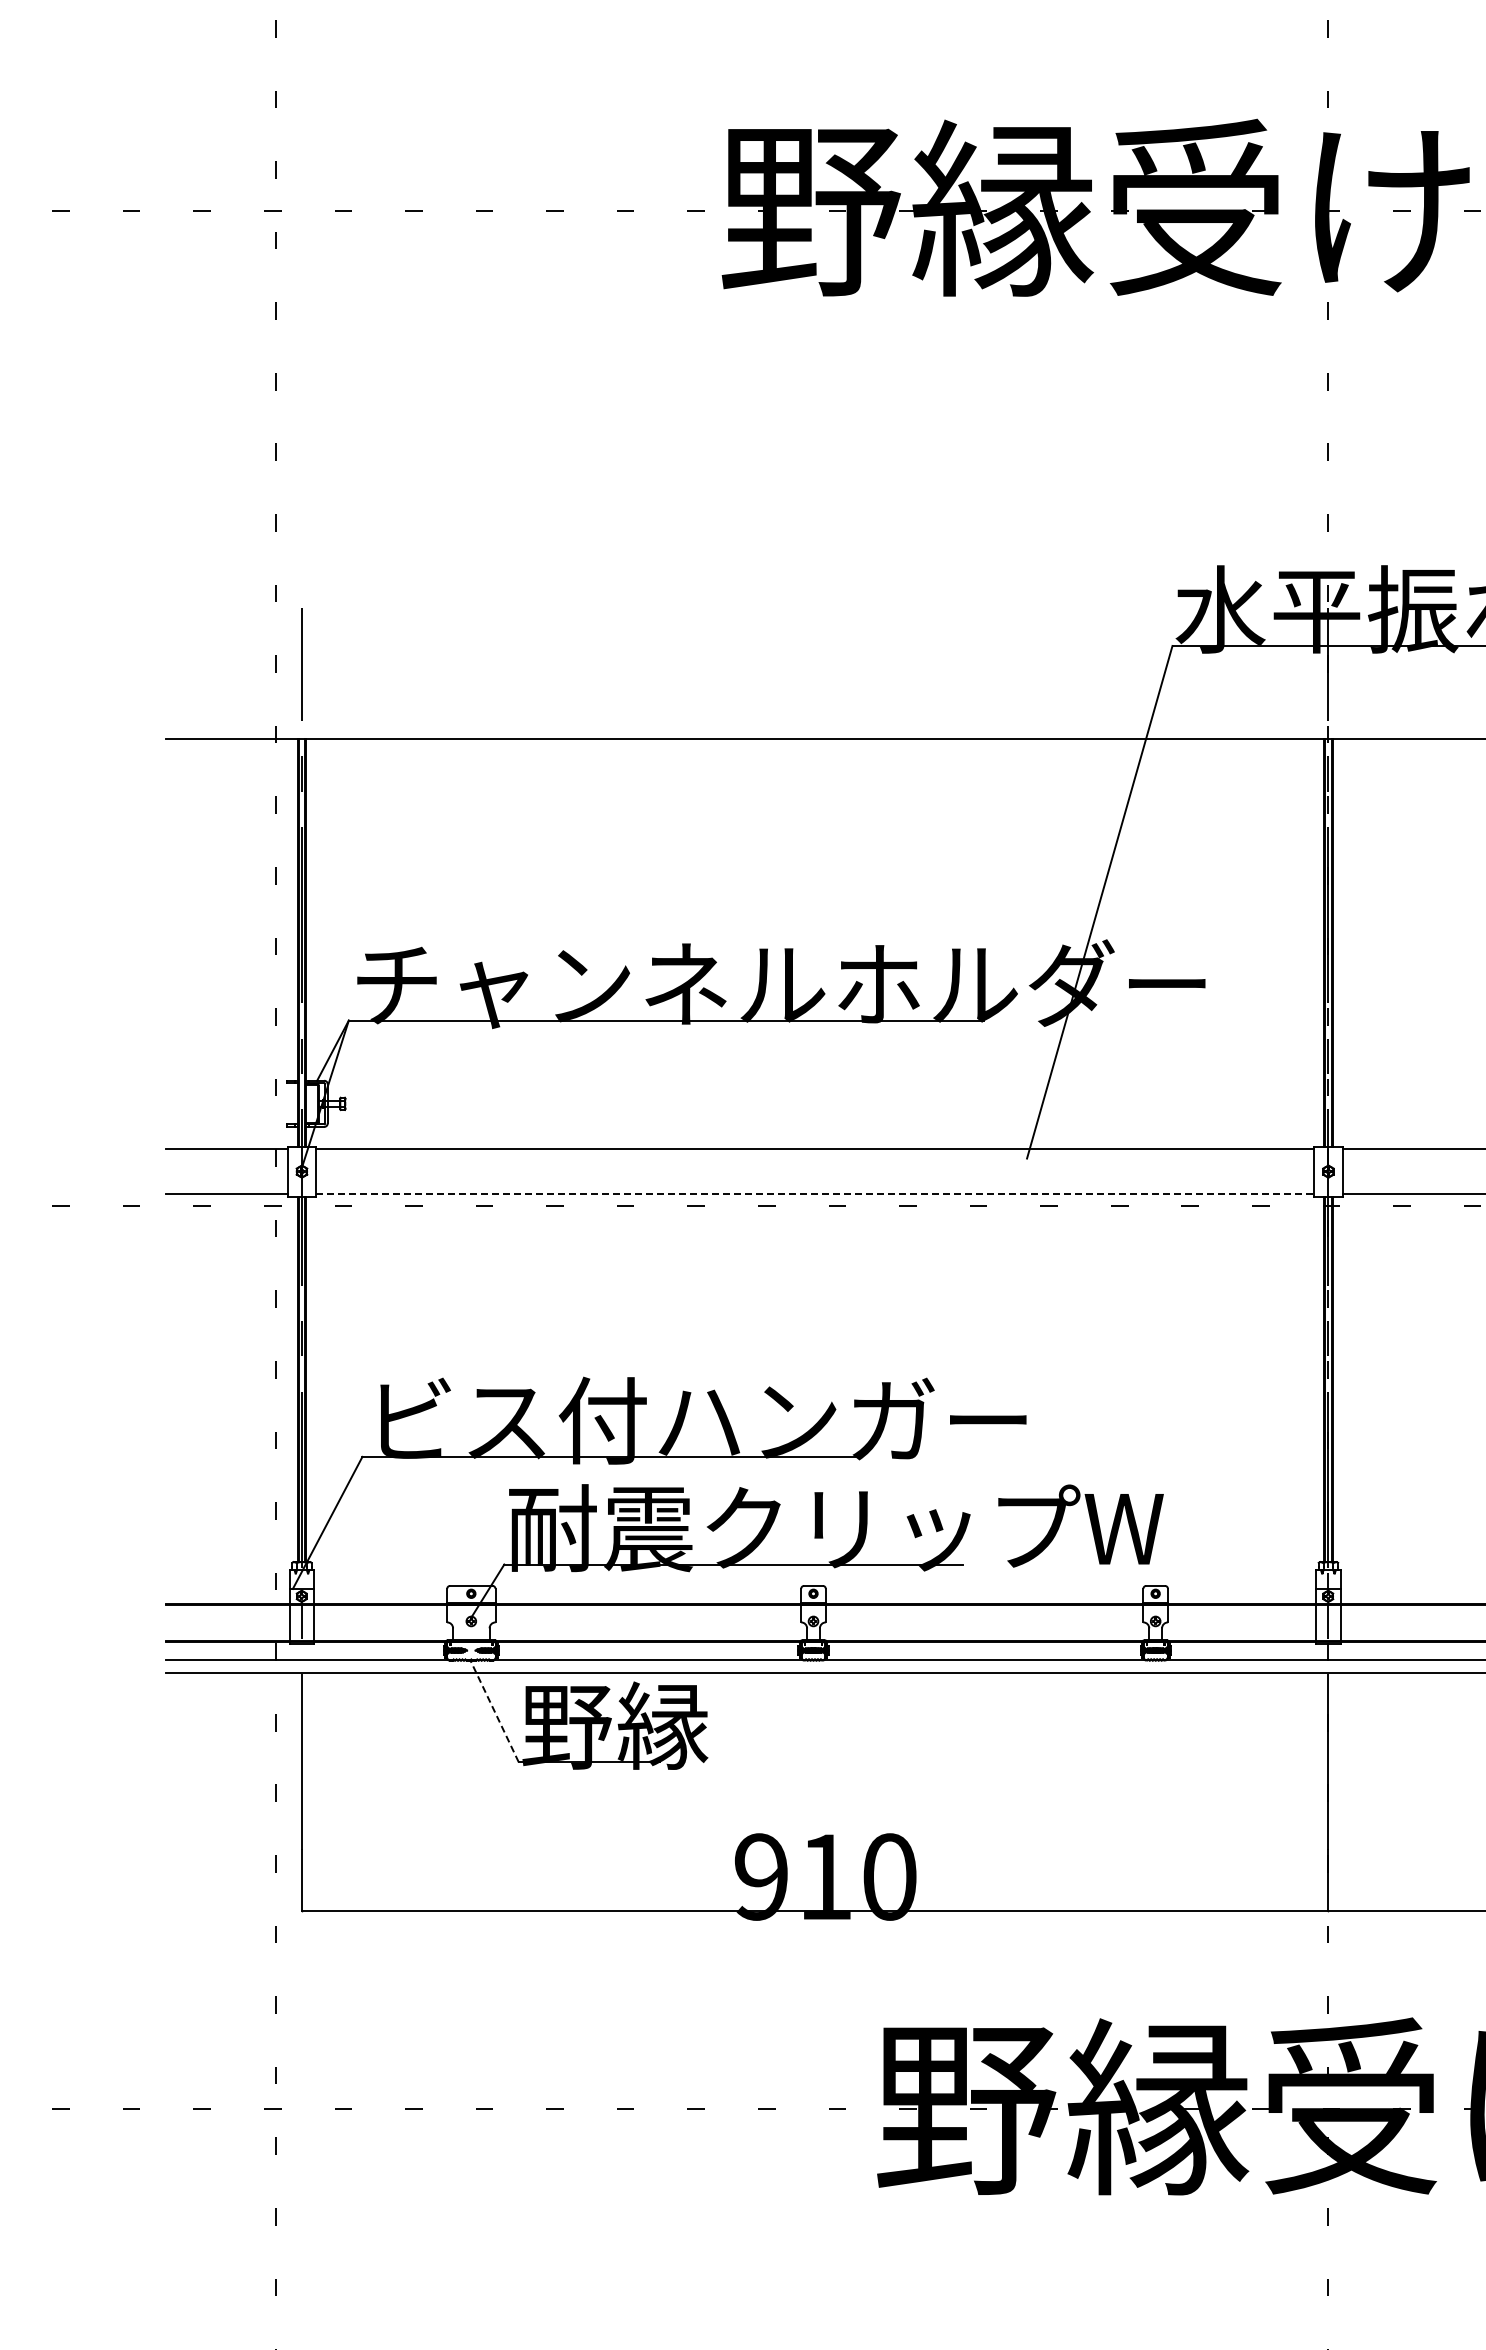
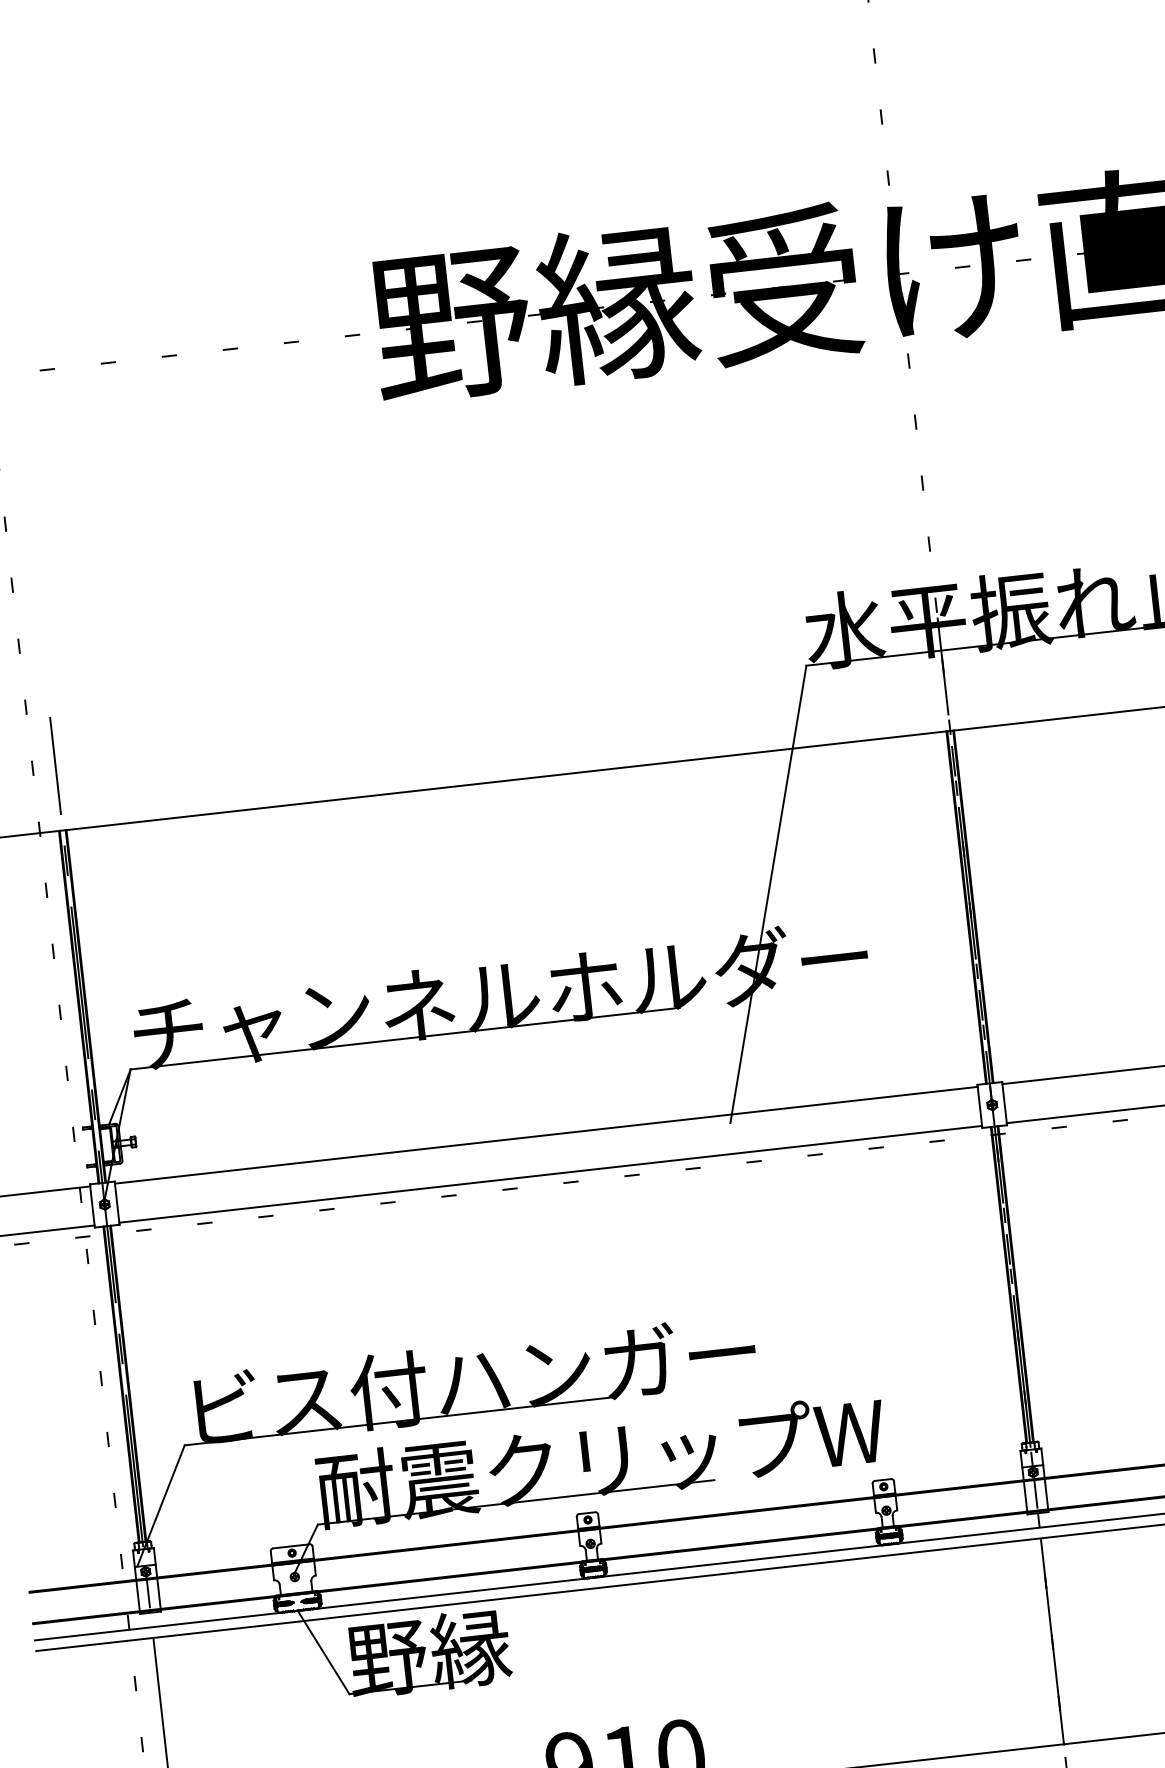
line: (815, 1194) -> (550, 1174), dashed -> solid
line: (494, 1711) -> (323, 1652), dashed -> solid

